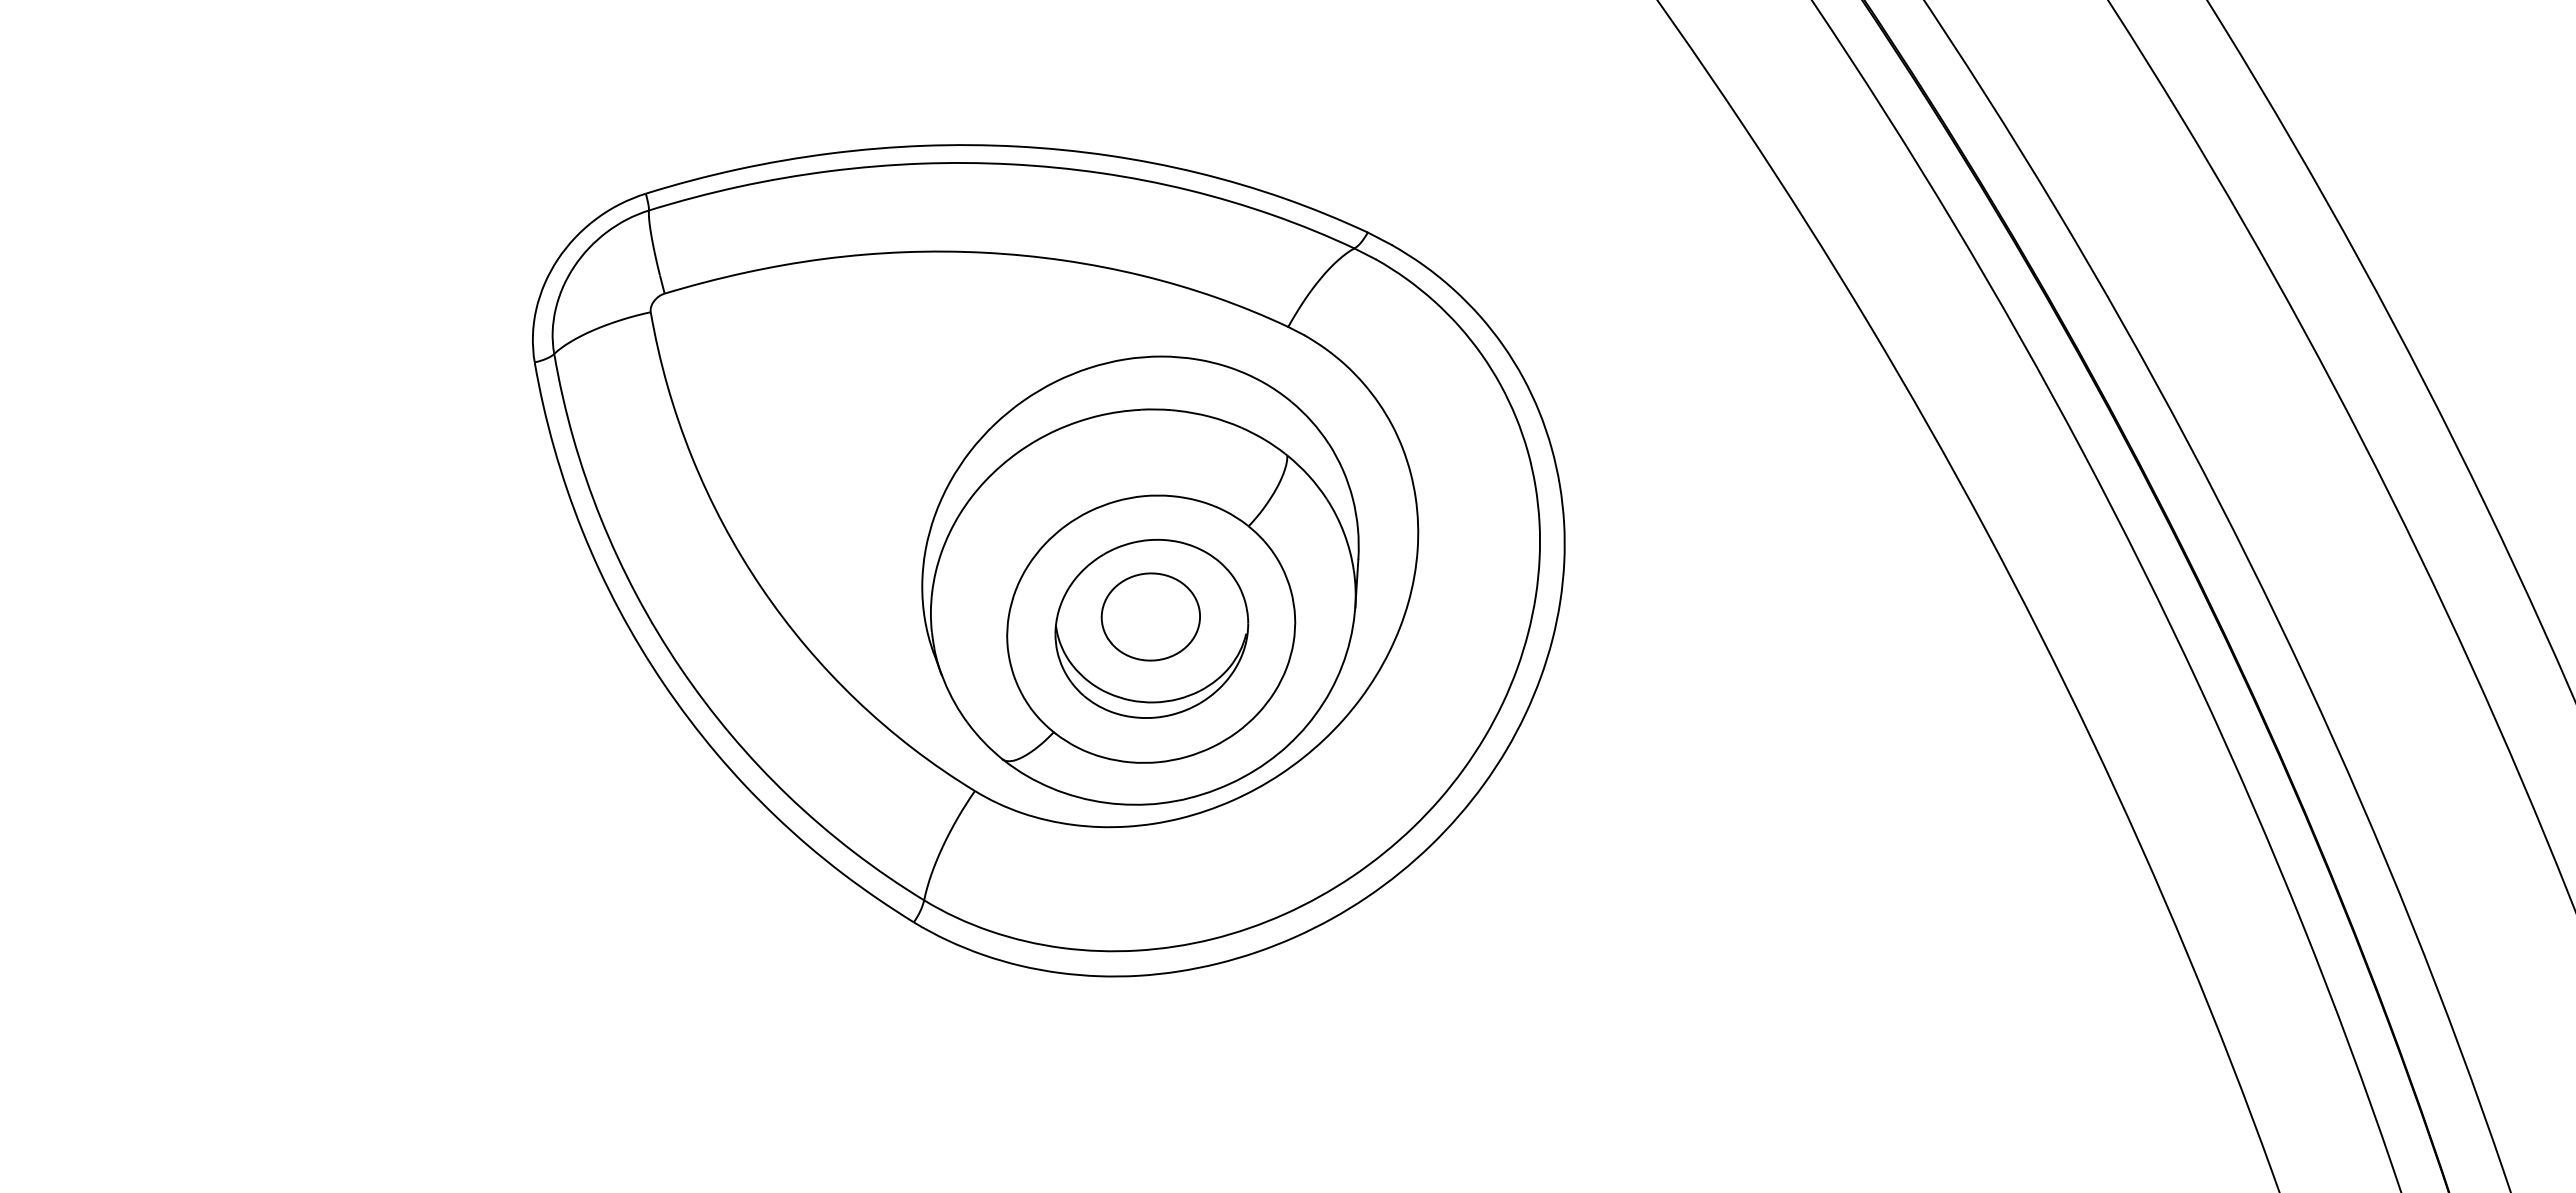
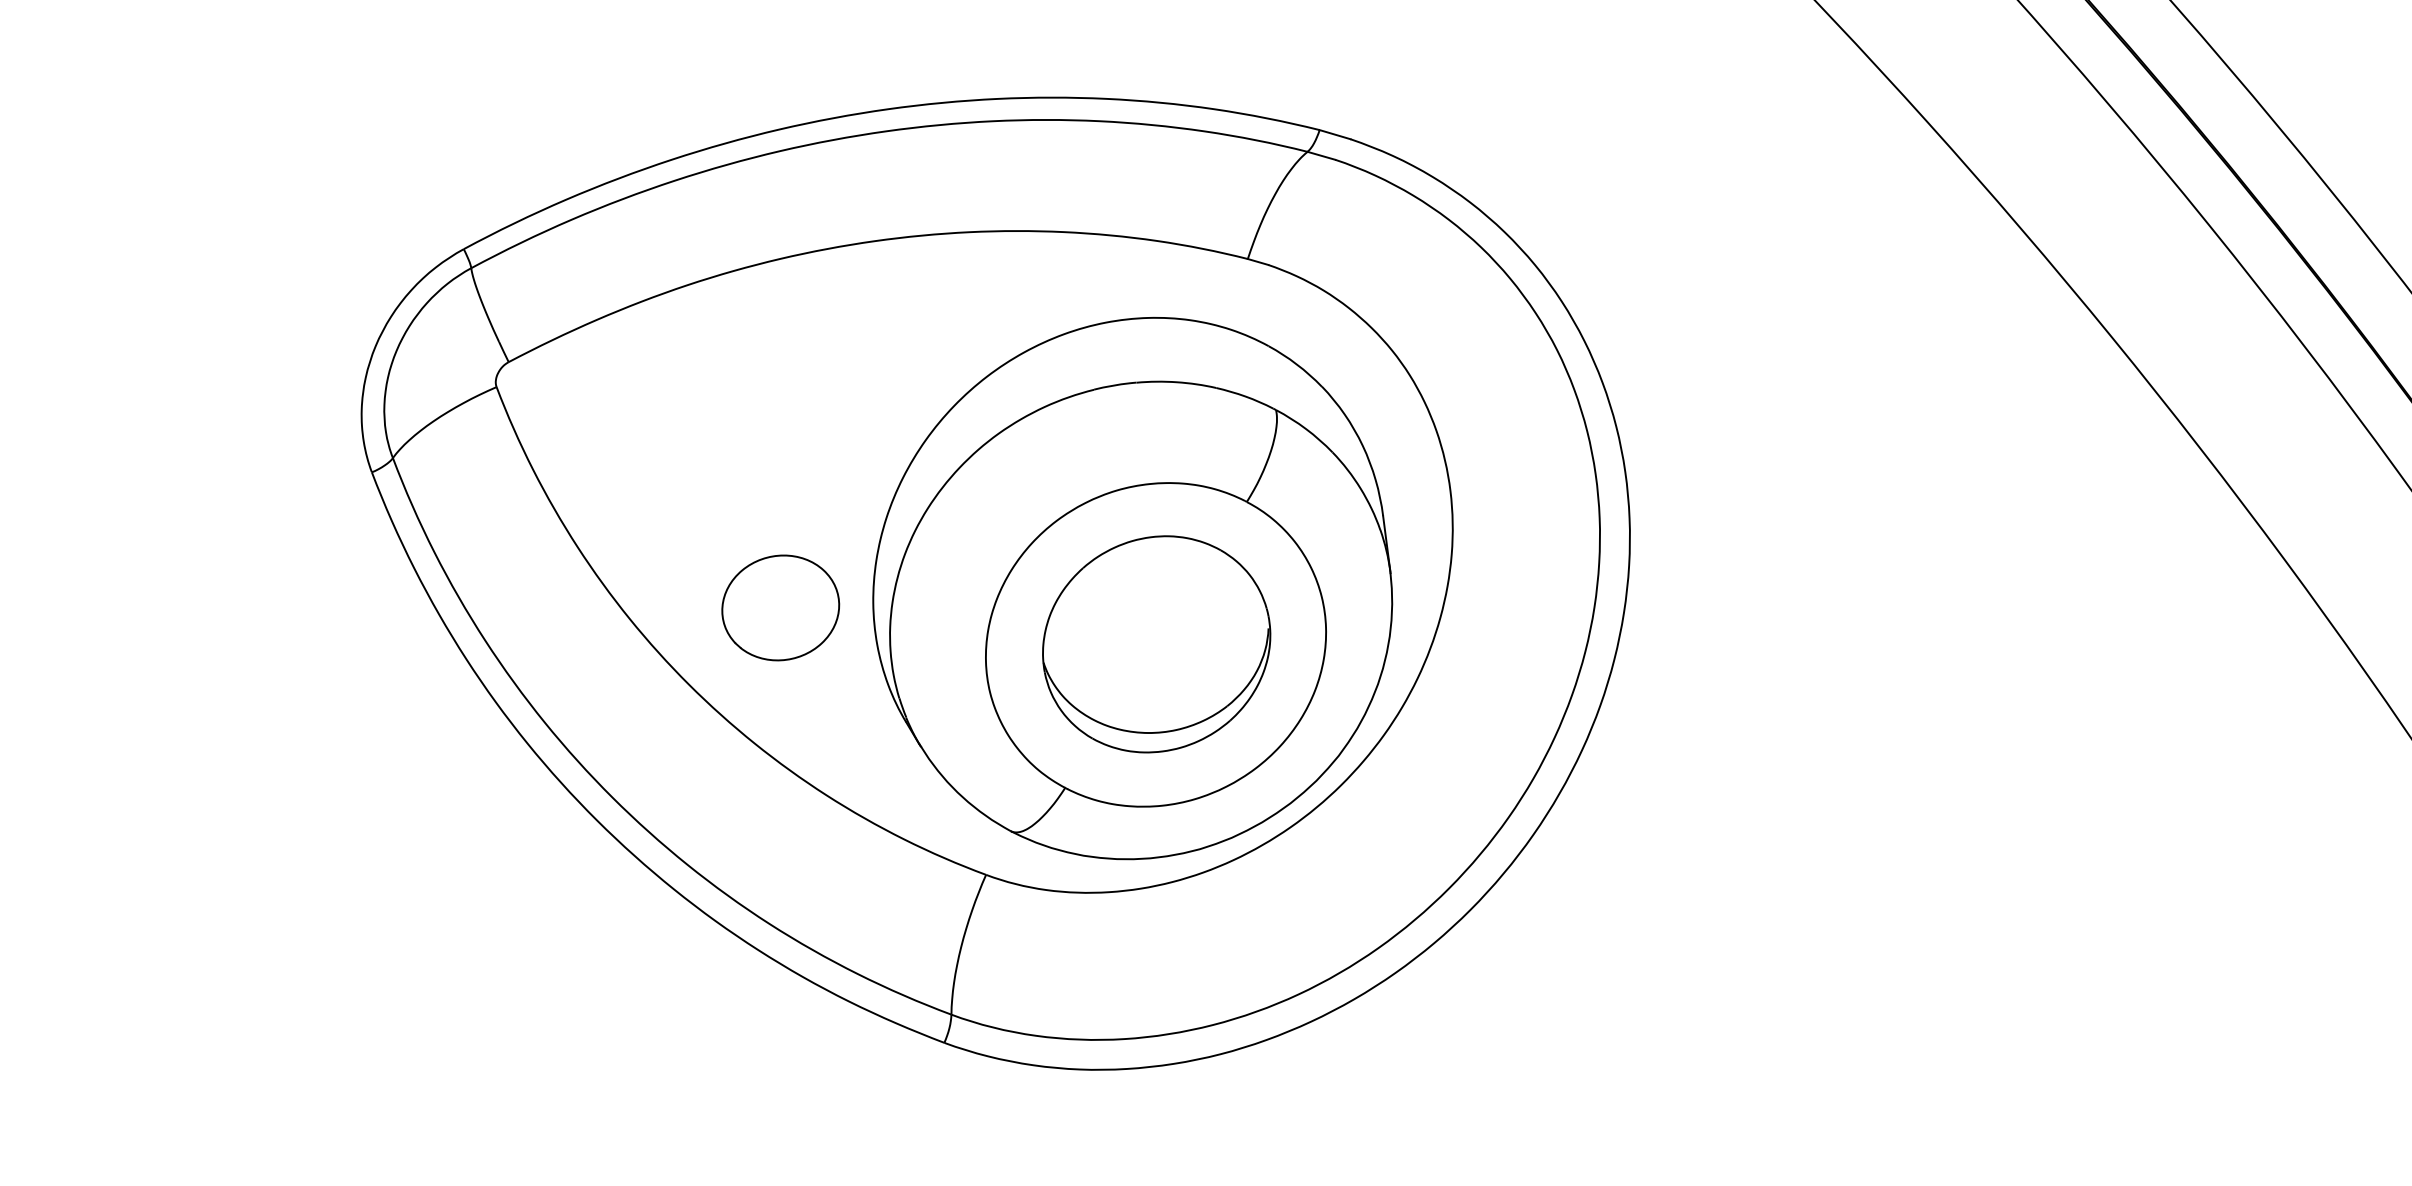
part: (1150, 616) -> (780, 607), moved

